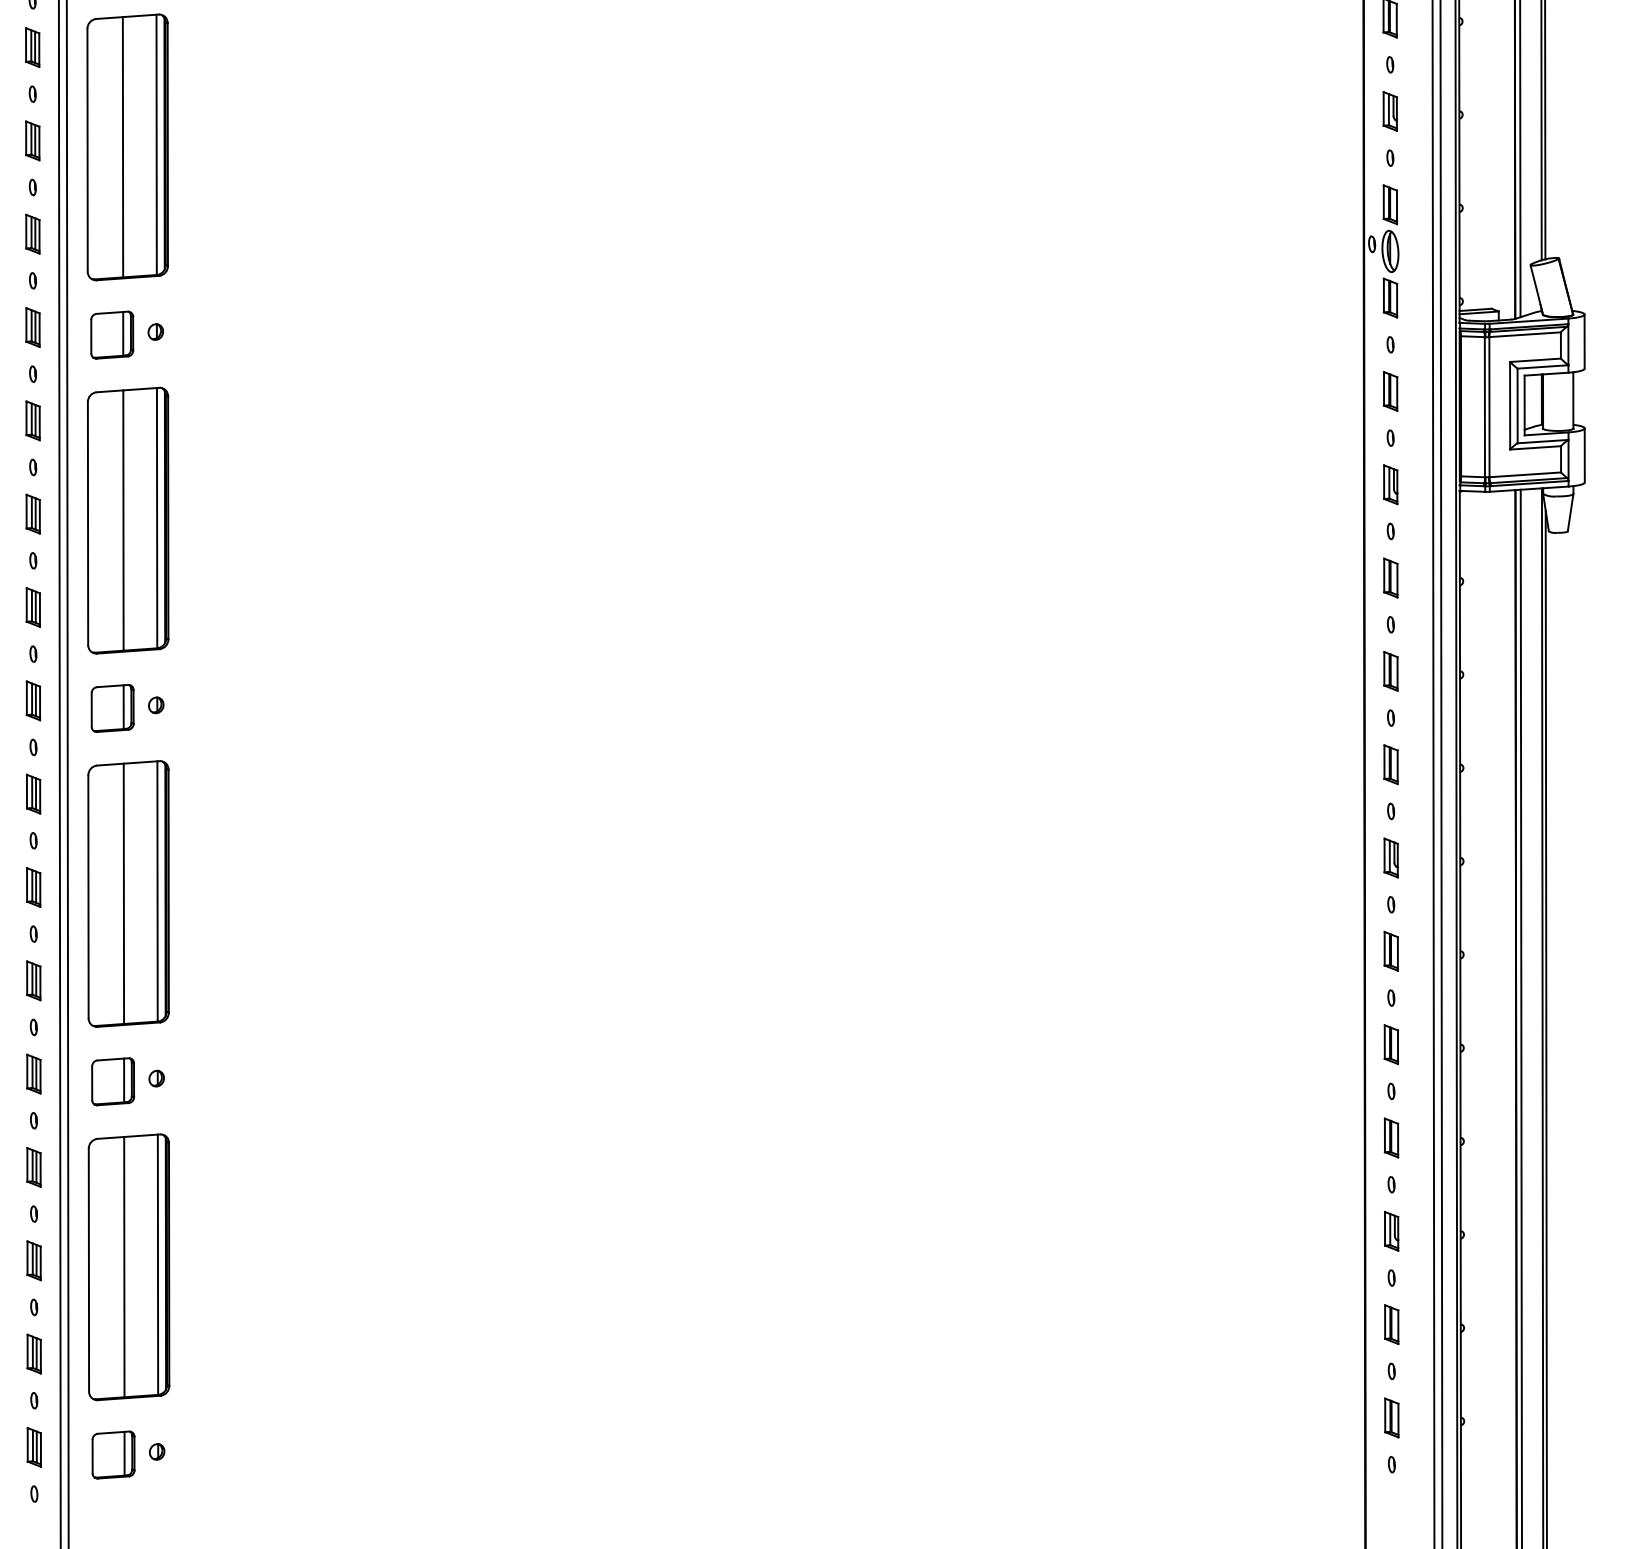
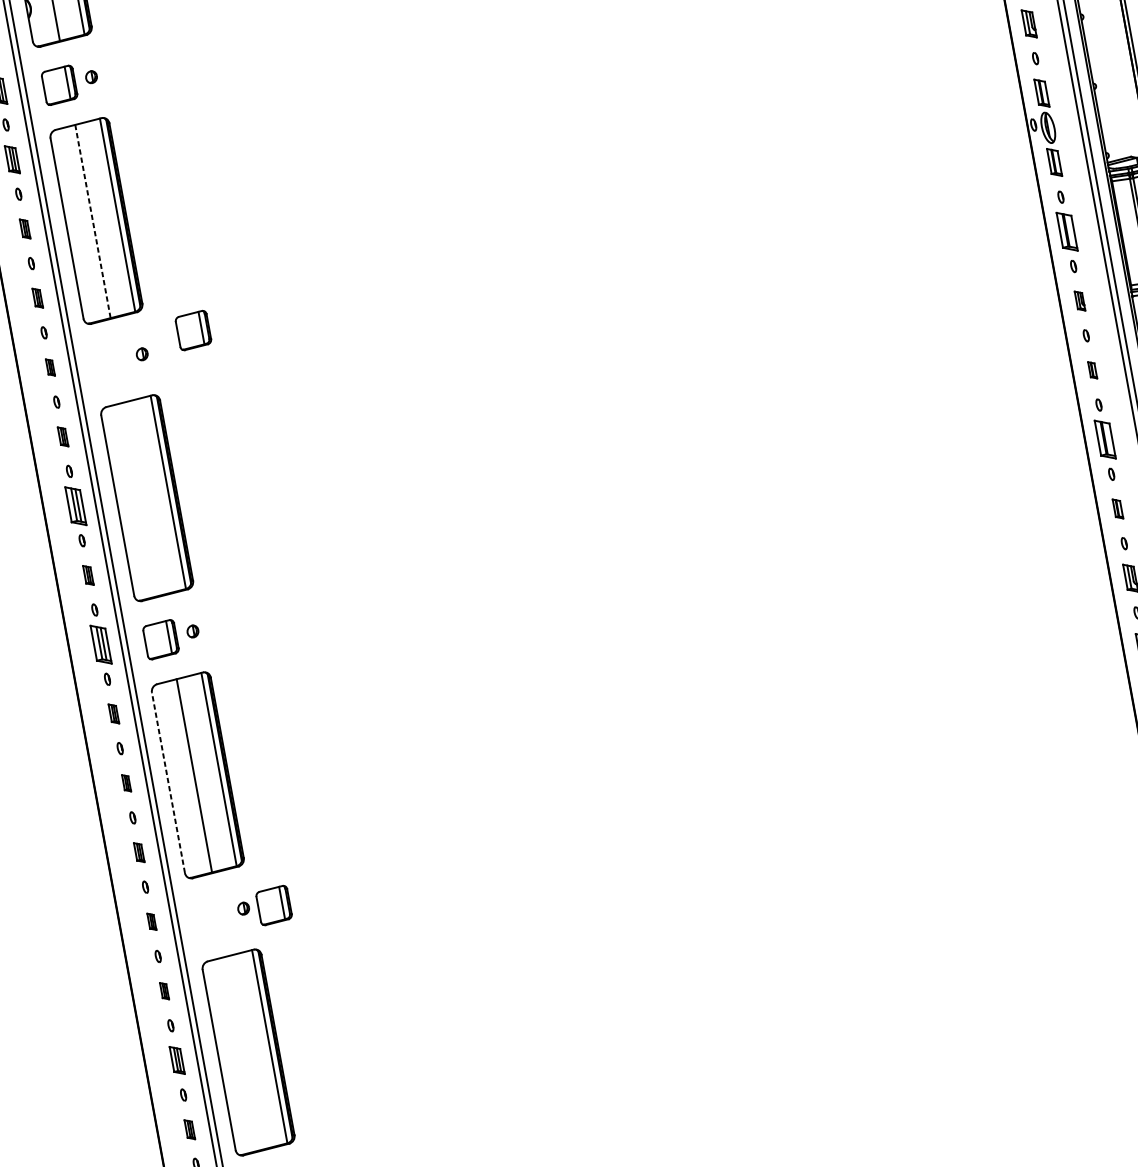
part: (32, 140) -> (24, 228), size x0.7
line: (123, 147) -> (93, 221), solid -> dashed
part: (32, 233) -> (37, 297), size x0.7
part: (32, 327) -> (50, 367), size x0.6
part: (112, 334) -> (193, 330), moved
part: (1390, 391) -> (1067, 231), size x1.4
part: (32, 420) -> (62, 436), size x0.7
part: (1390, 484) -> (1079, 300), size x0.7
part: (32, 513) -> (75, 505), size x1.4
line: (123, 520) -> (143, 498), removed
part: (1390, 577) -> (1092, 369), size x0.6
part: (32, 607) -> (87, 575), size x0.7
part: (1390, 671) -> (1104, 439), size x1.4
part: (33, 700) -> (101, 644), size x1.4
part: (1390, 764) -> (1117, 508), size x0.7
part: (33, 793) -> (113, 713), size x0.7
part: (33, 887) -> (126, 783), size x0.6
line: (88, 896) -> (168, 782), solid -> dashed
part: (33, 980) -> (138, 852), size x0.7
part: (33, 1073) -> (151, 921), size x0.6
part: (113, 1081) -> (274, 905), moved
part: (33, 1167) -> (164, 991), size x0.6
line: (124, 1266) -> (245, 1052), removed
part: (33, 1353) -> (189, 1129), size x0.7

